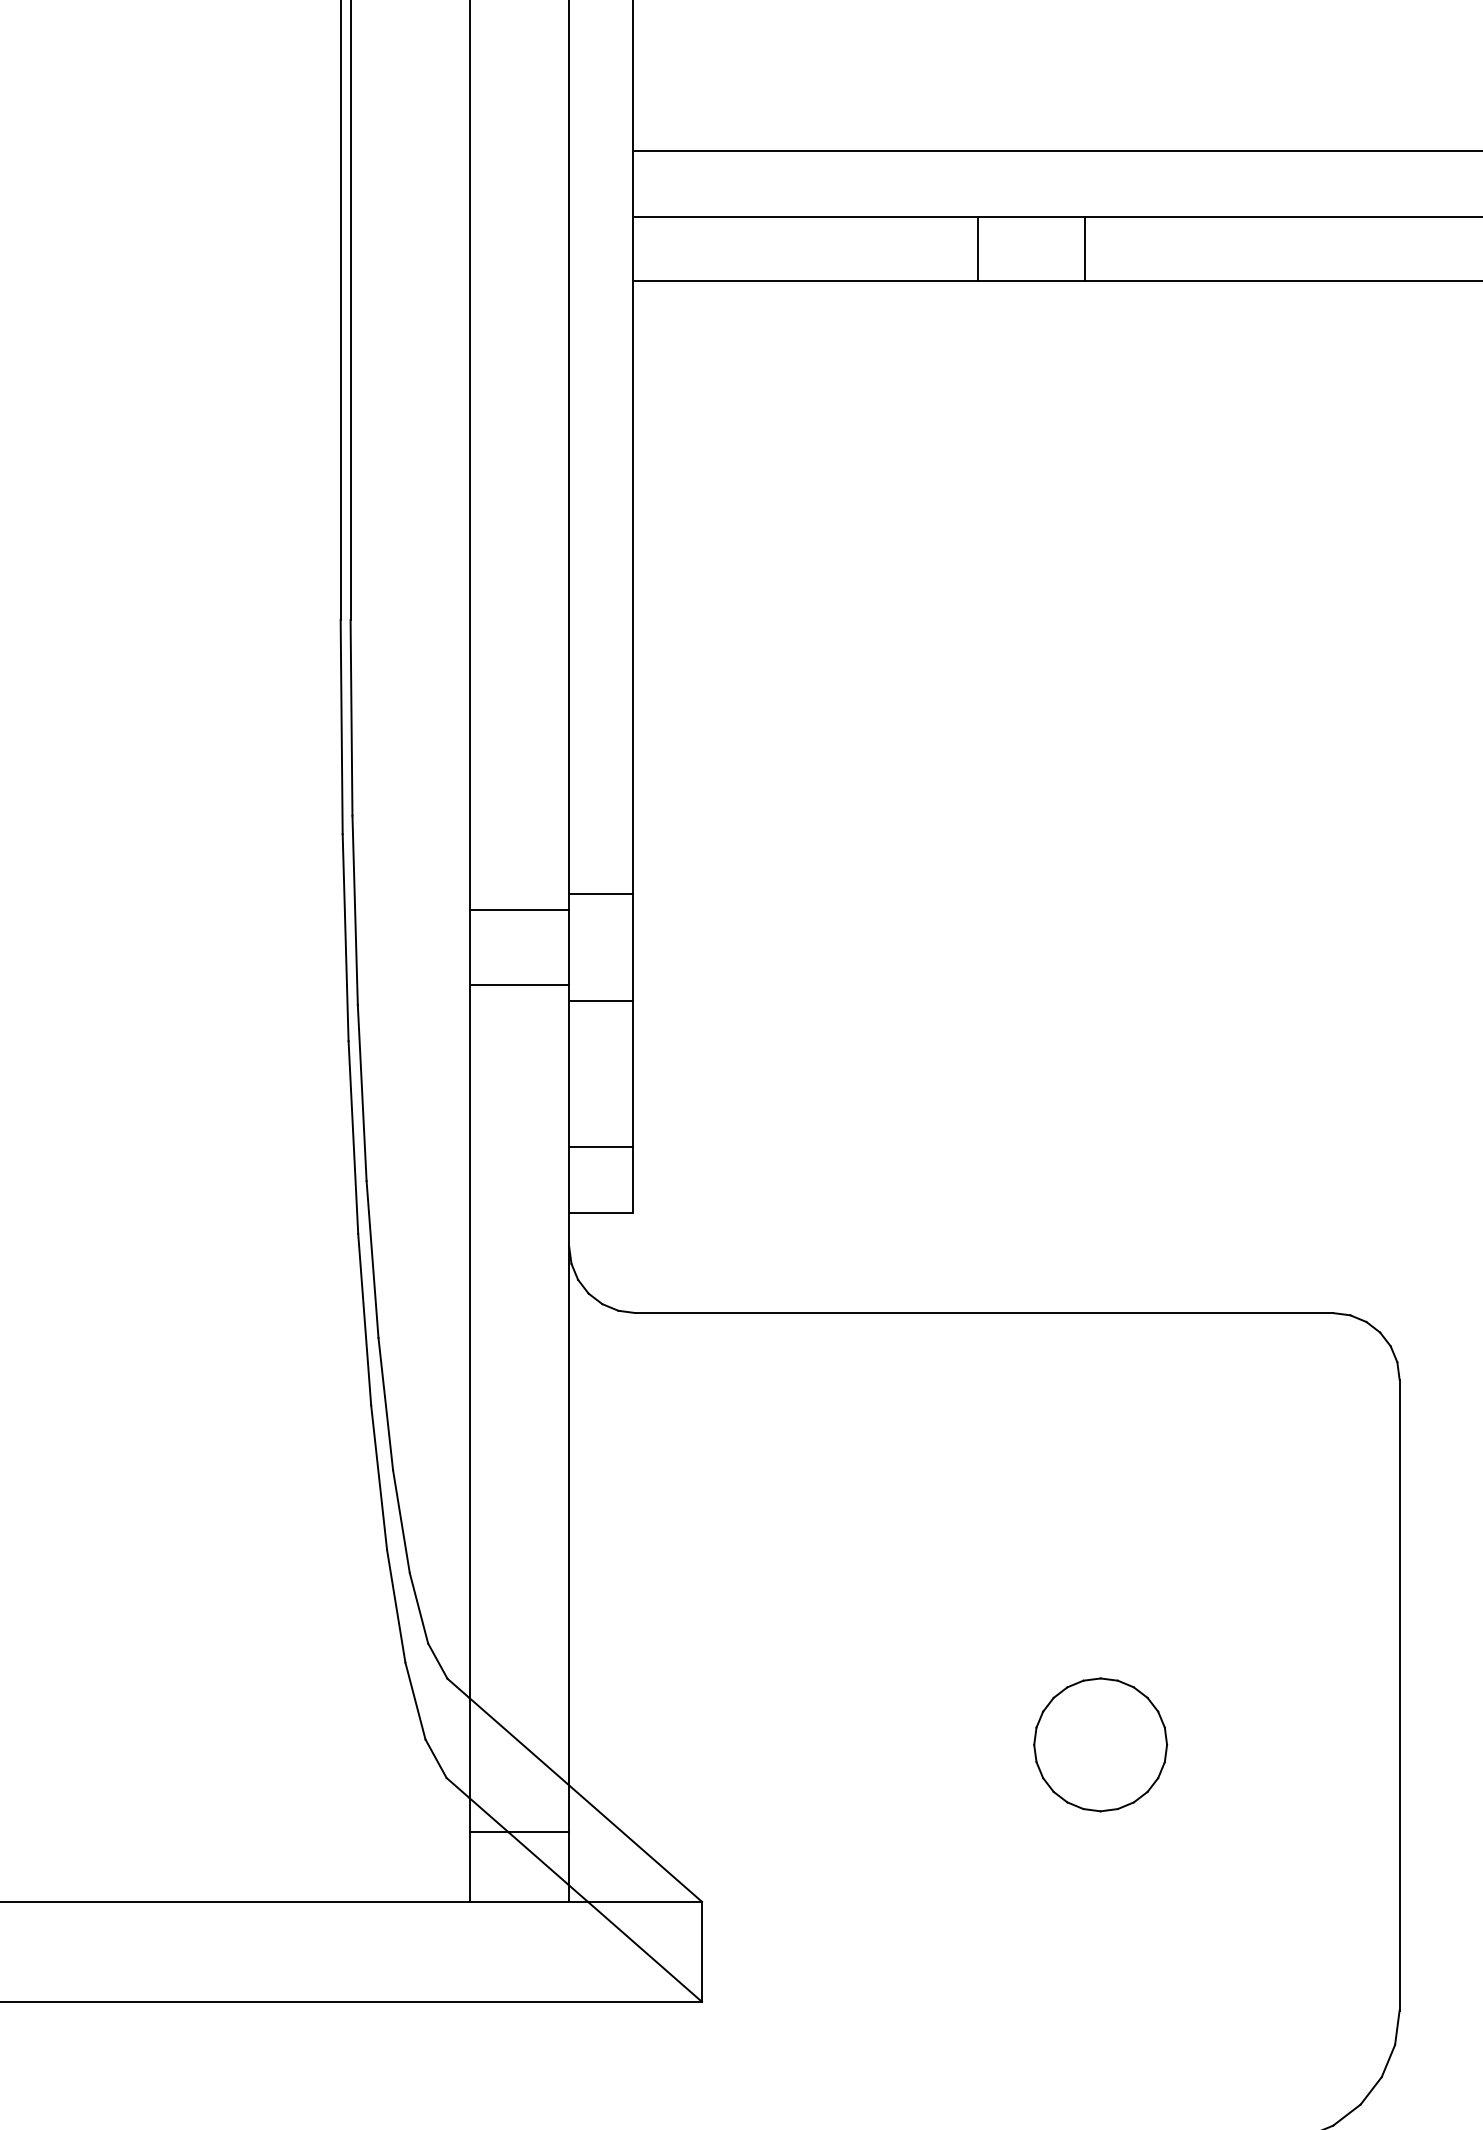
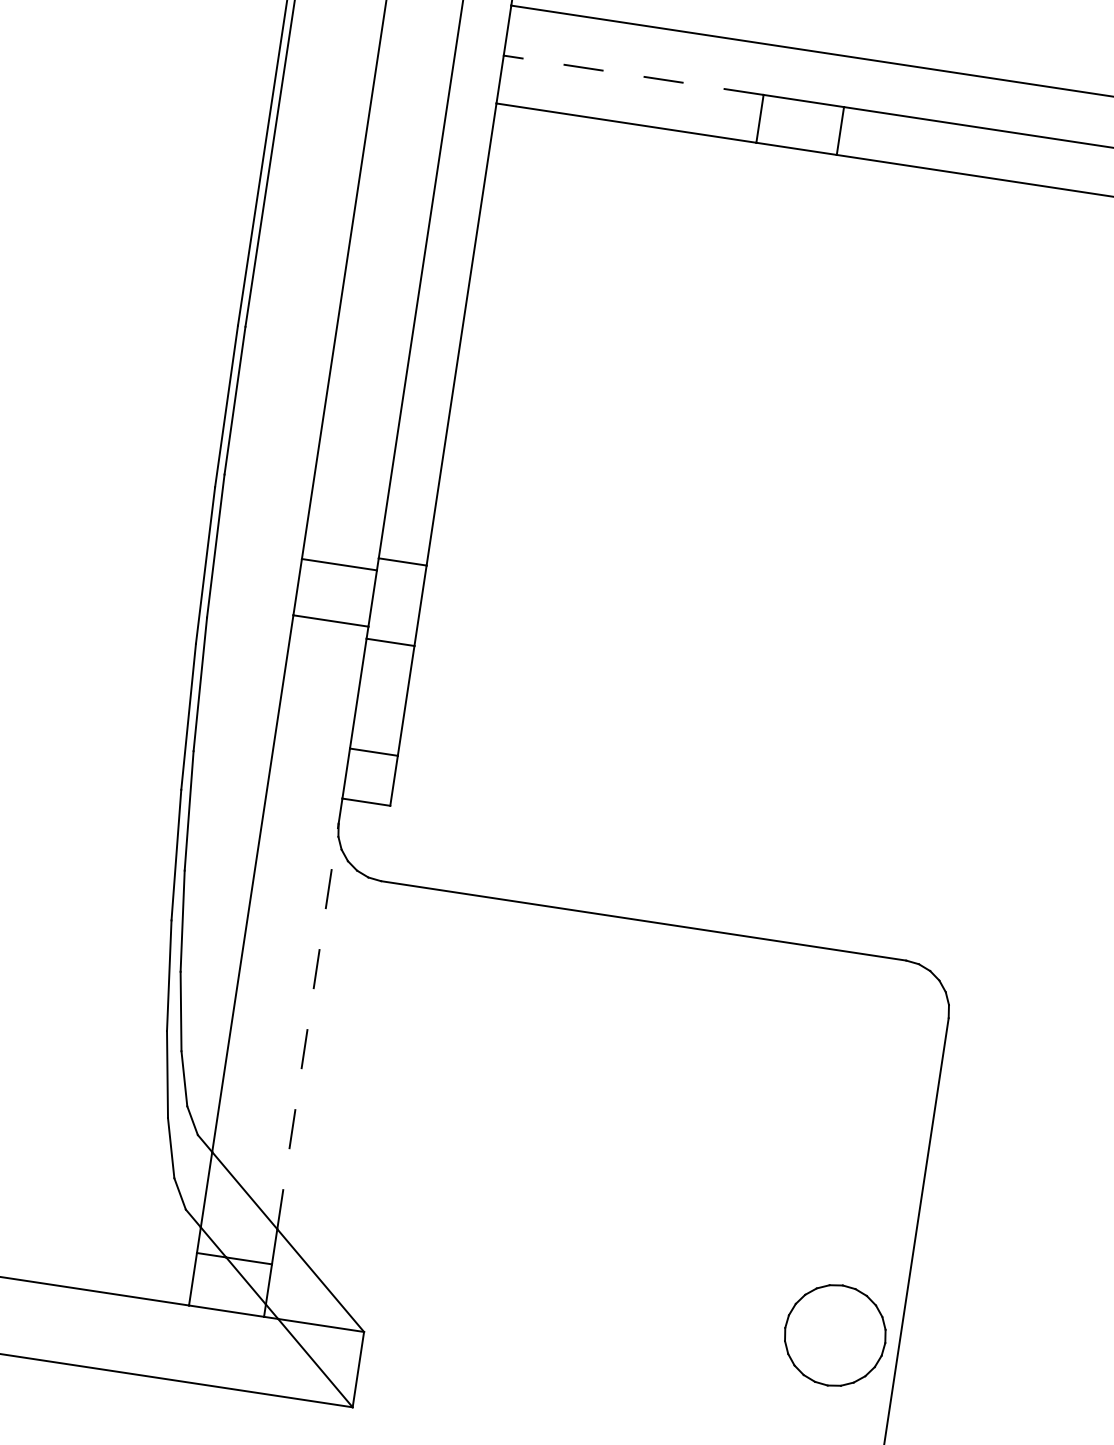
line: (805, 216) -> (633, 74), solid -> dashed
line: (569, 1515) -> (308, 1026), solid -> dashed
part: (1100, 1744) -> (835, 1335), moved

